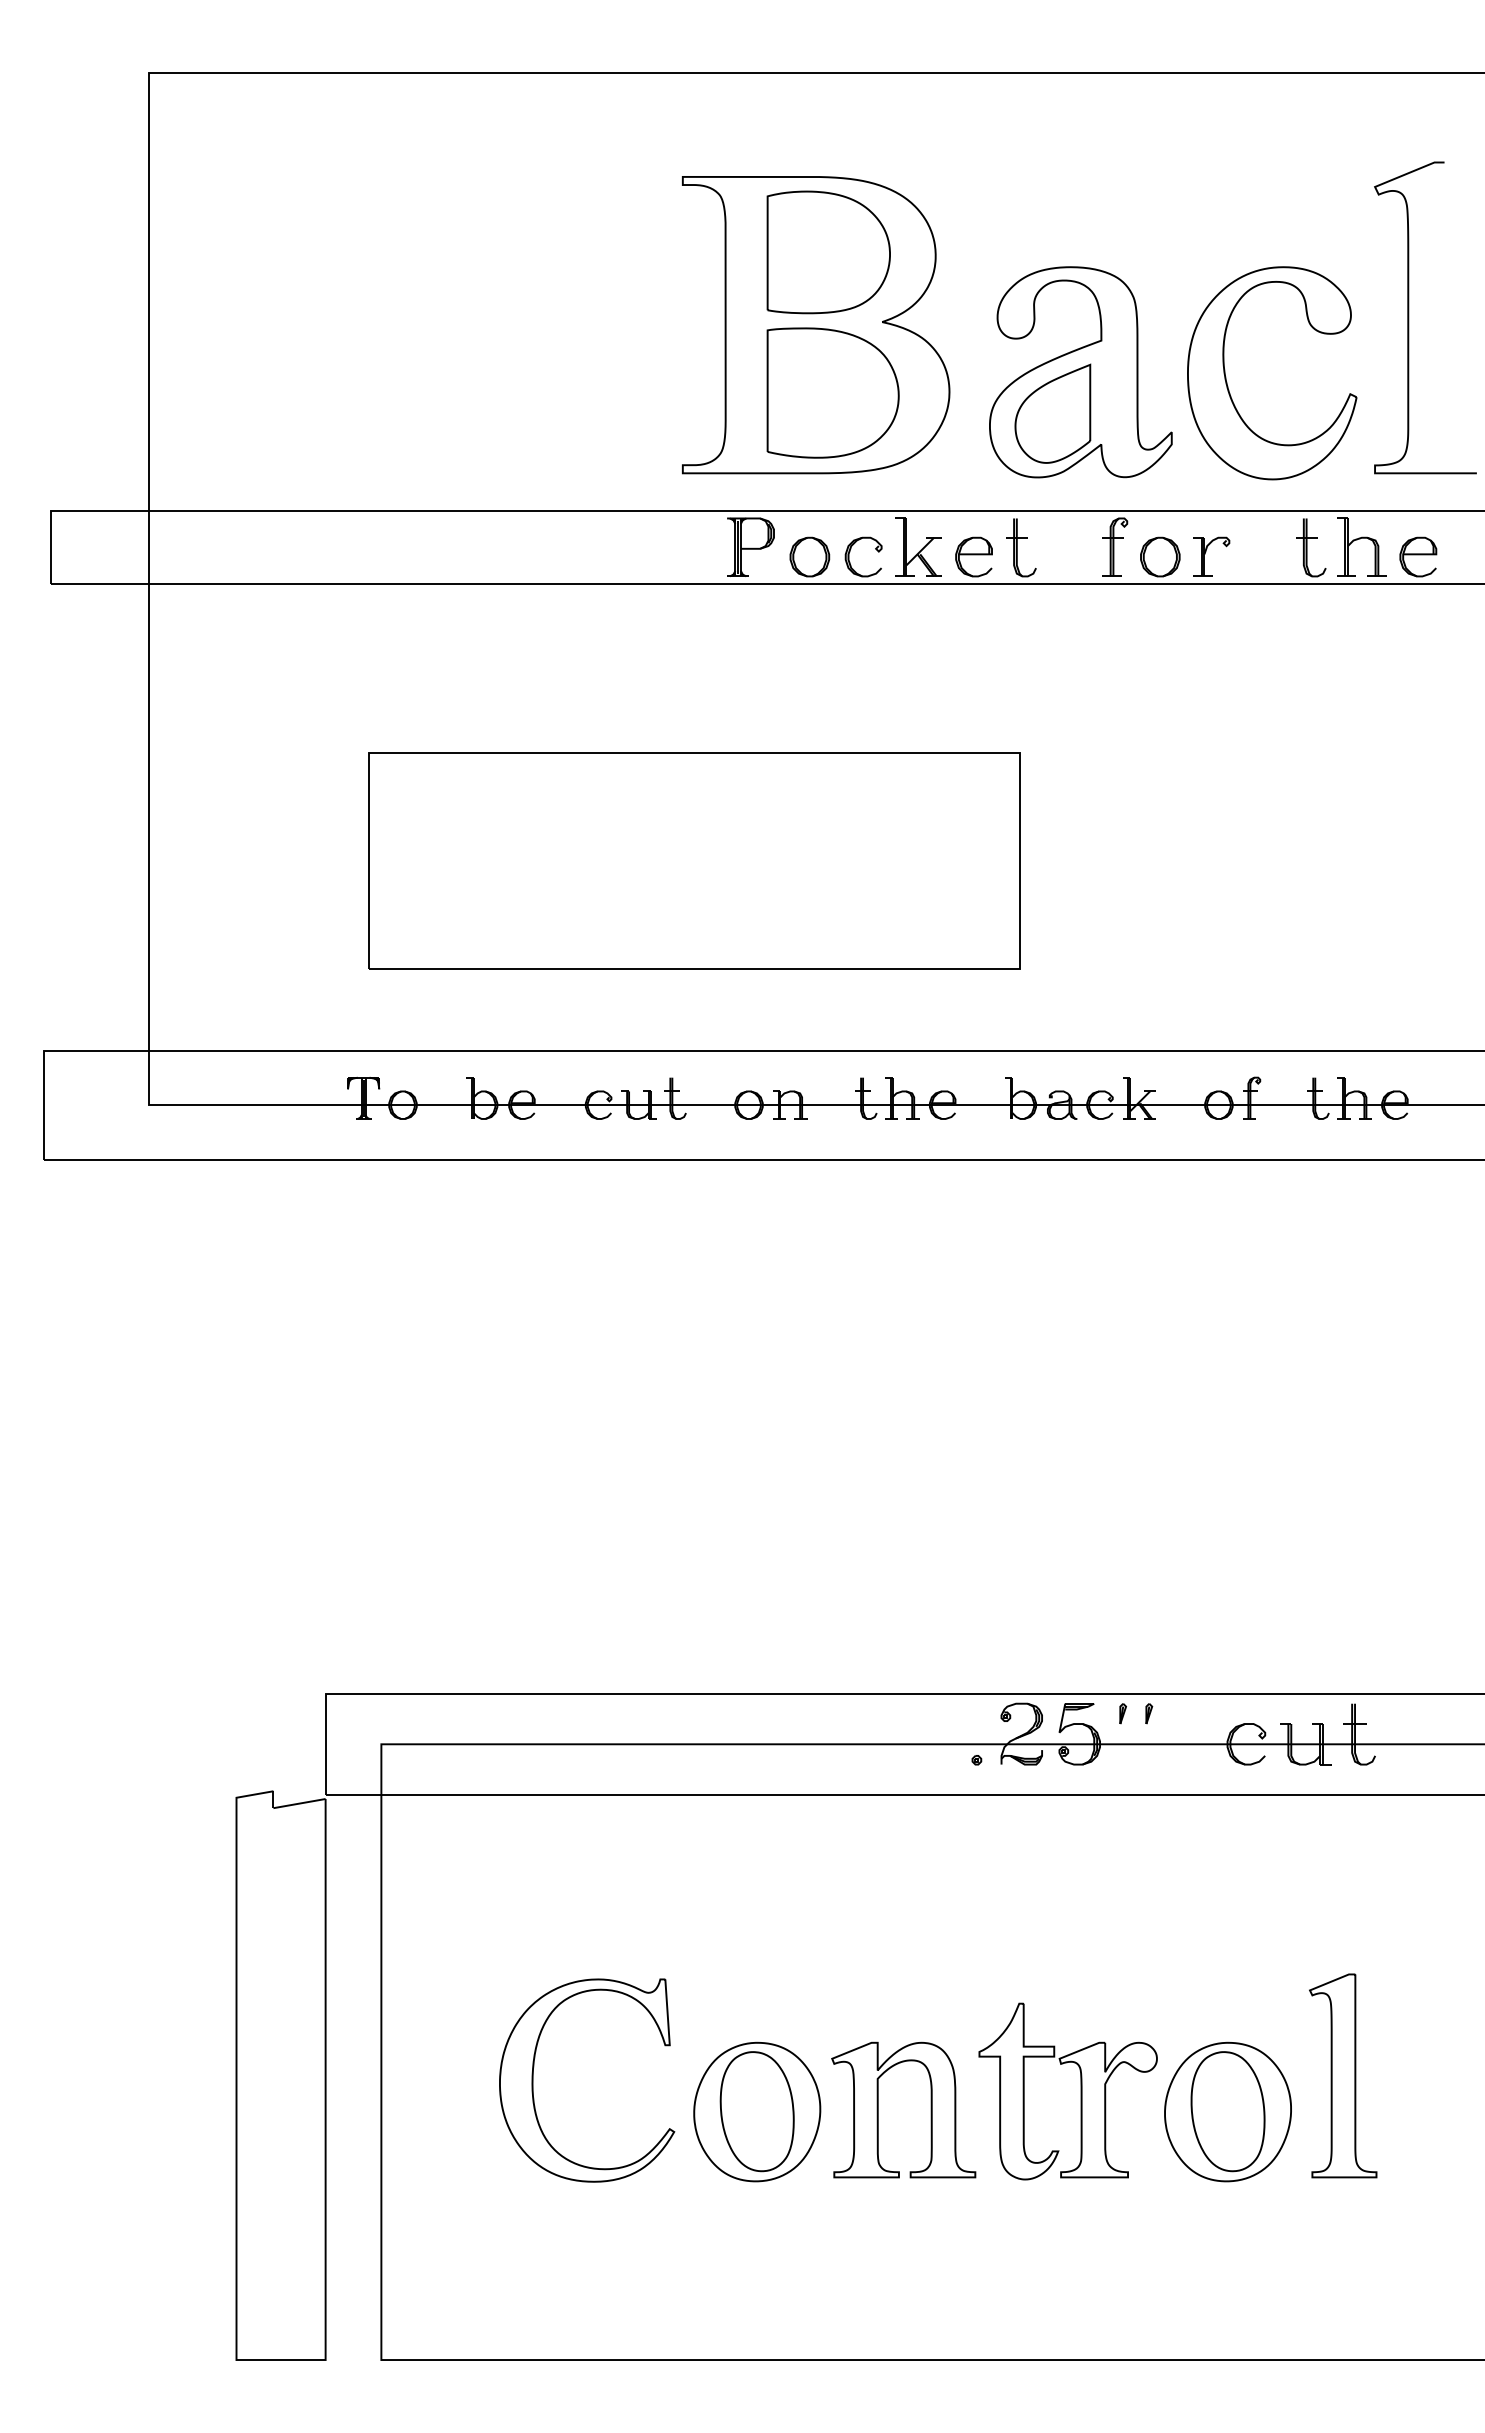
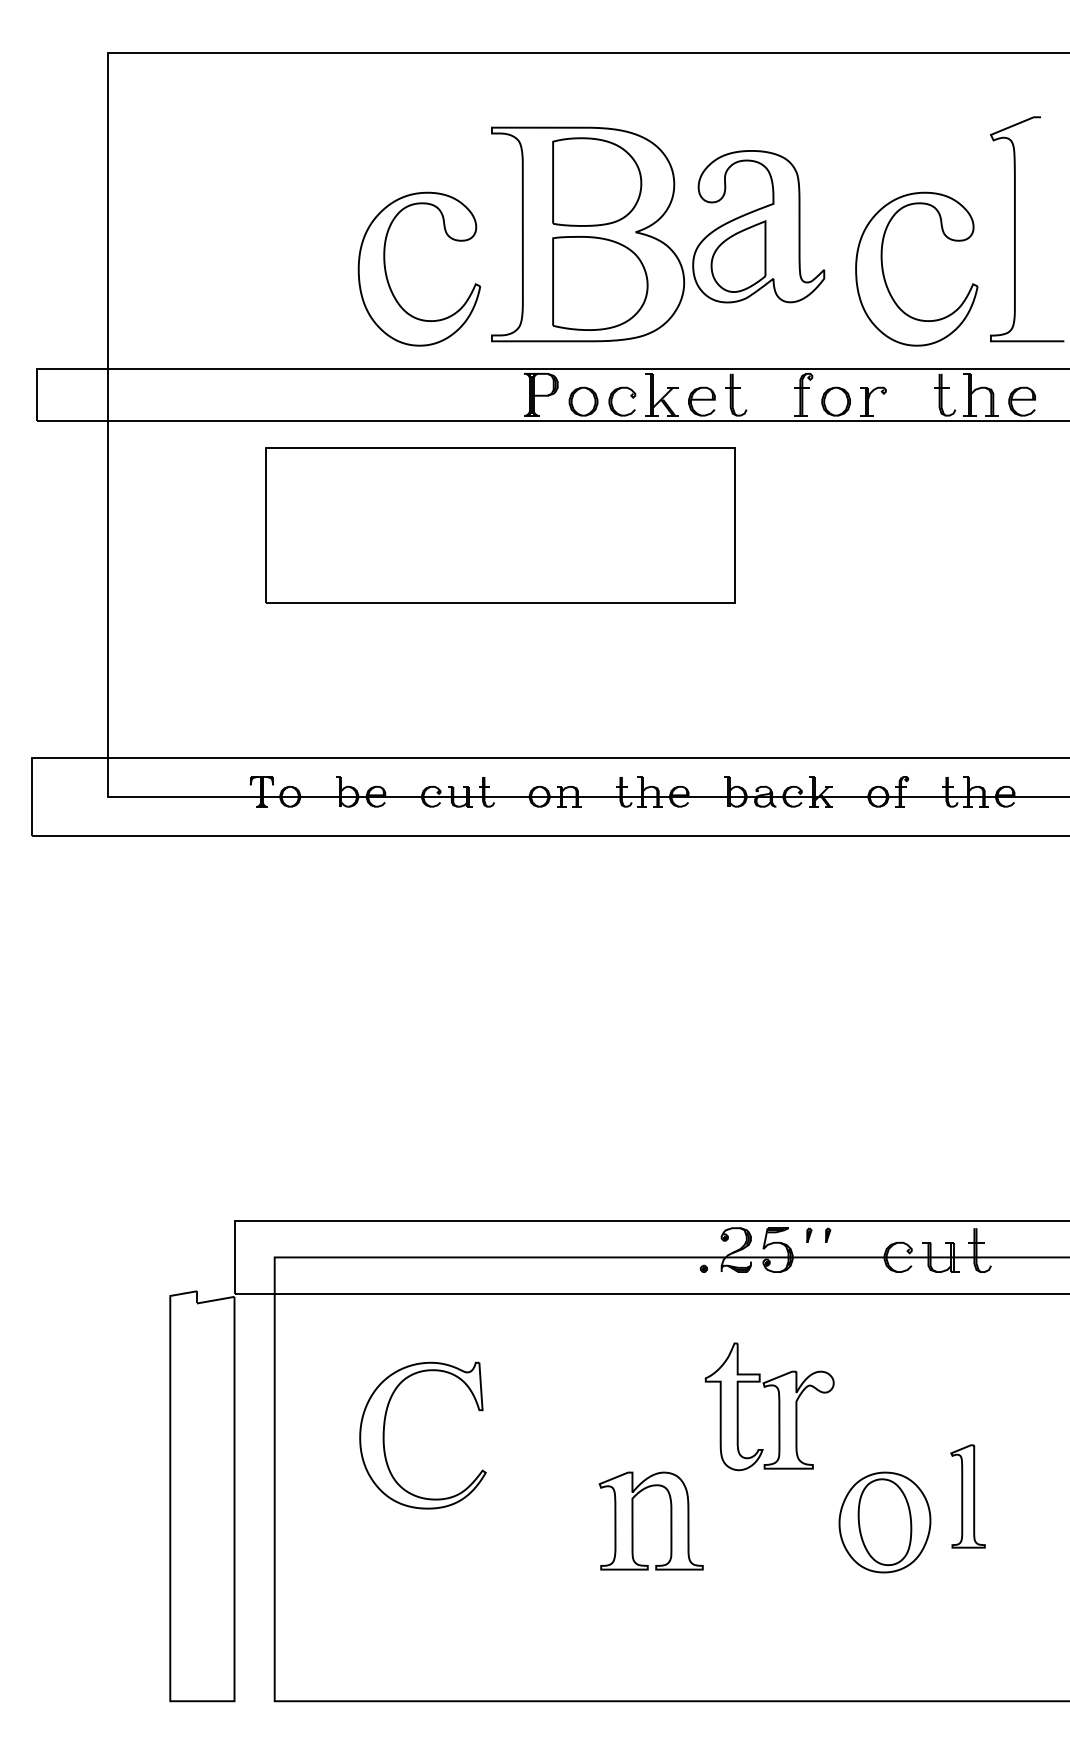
part: (1080, 372) -> (758, 226), moved
part: (538, 386) -> (387, 278), added
part: (694, 860) -> (500, 525), moved
part: (1343, 2075) -> (968, 1496), size x0.7
part: (533, 2080) -> (384, 1435), moved
part: (1080, 2091) -> (778, 1406), moved
part: (757, 2111) -> (545, 1522), removed

